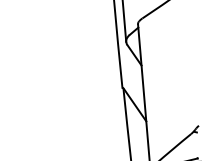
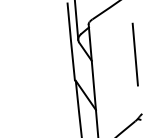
line: (190, 58) -> (134, 54), added

